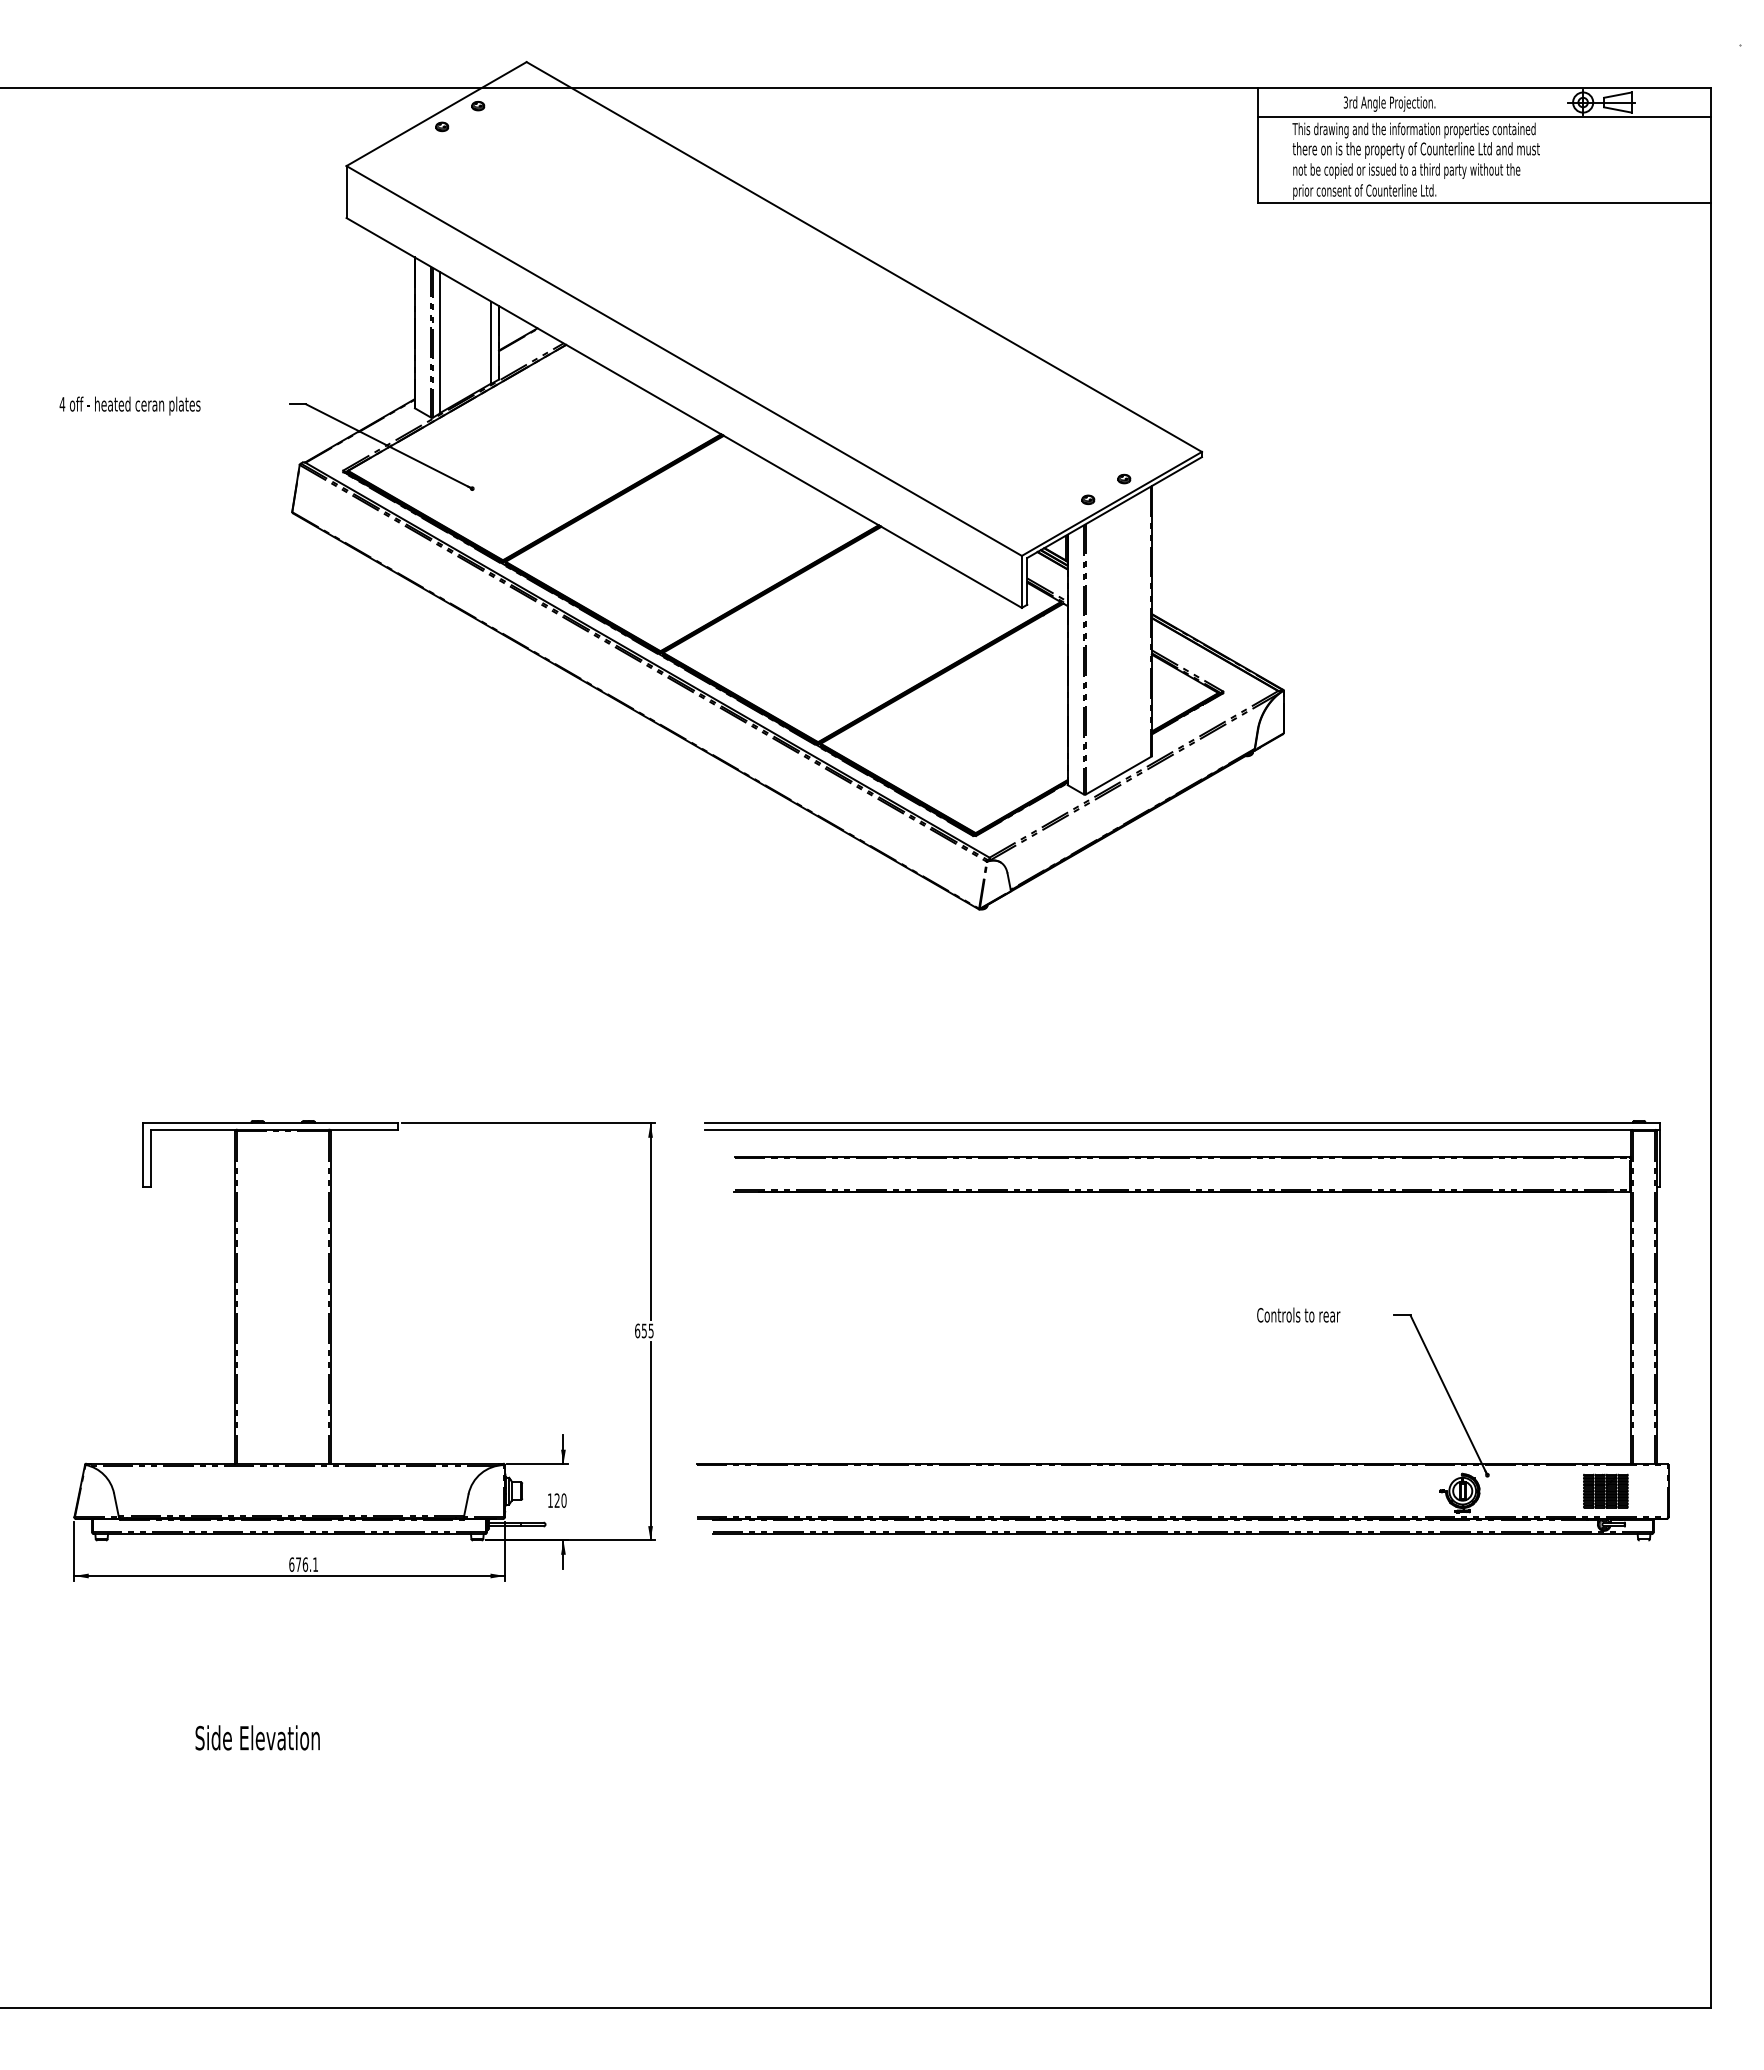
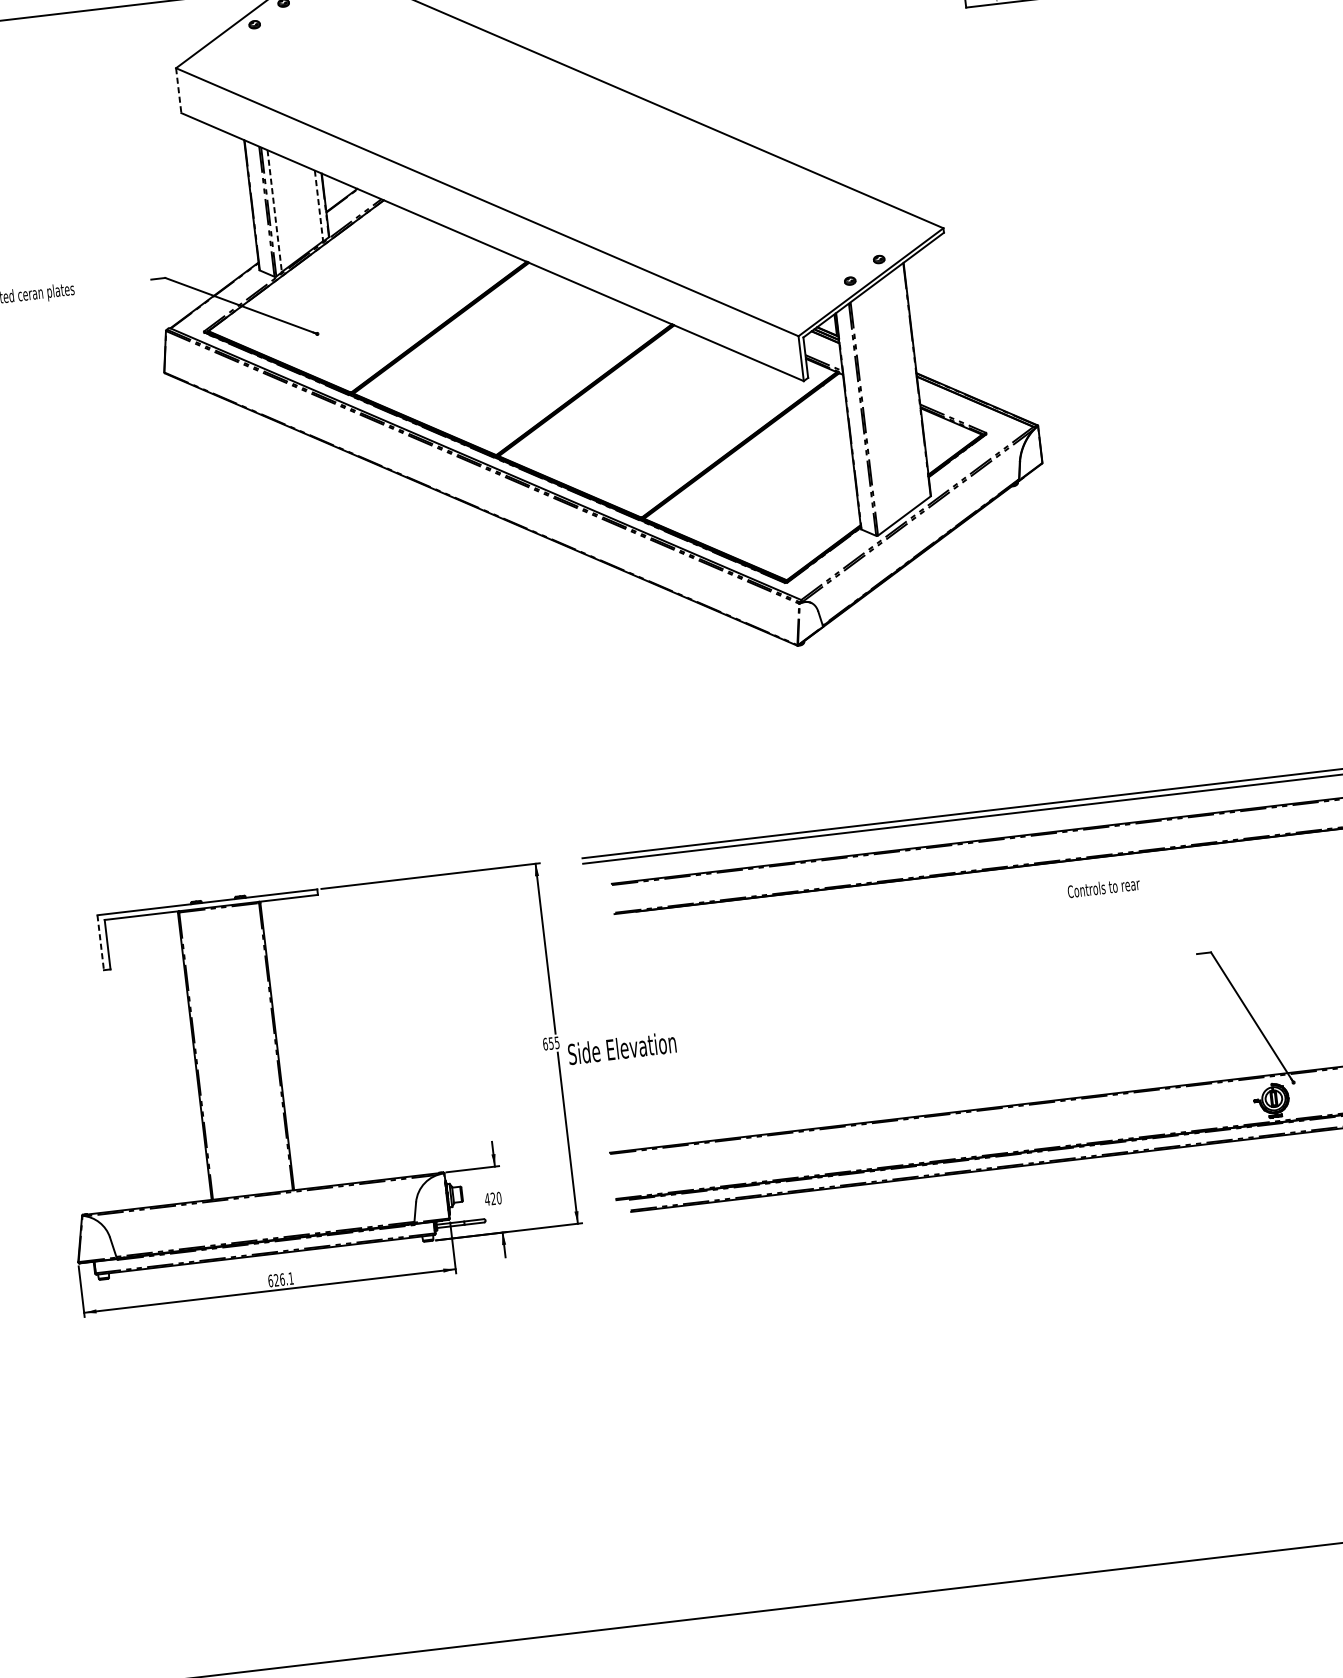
line: (346, 192) -> (178, 91), solid -> dashed
line: (440, 342) -> (275, 210), solid -> dashed
line: (491, 343) -> (319, 206), solid -> dashed
line: (143, 1155) -> (101, 942), solid -> dashed
text: (1298, 1314) -> (1103, 887), moved
text: (550, 1500) -> (487, 1199), 120 -> 420
text: (298, 1564) -> (276, 1280), 676.1 -> 626.1
text: (257, 1737) -> (621, 1047), moved

